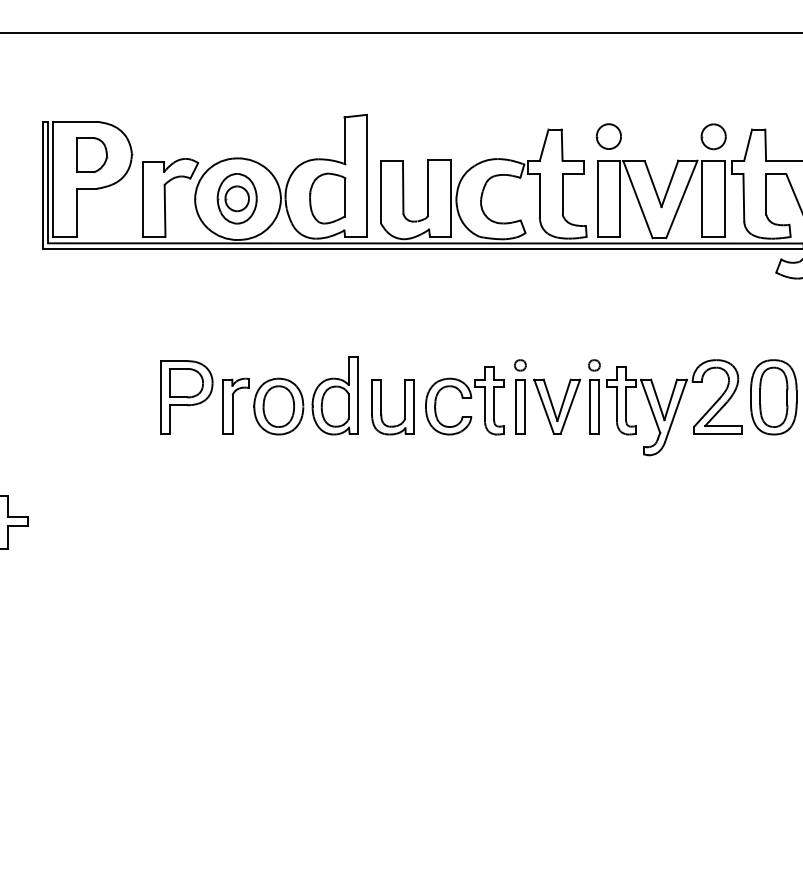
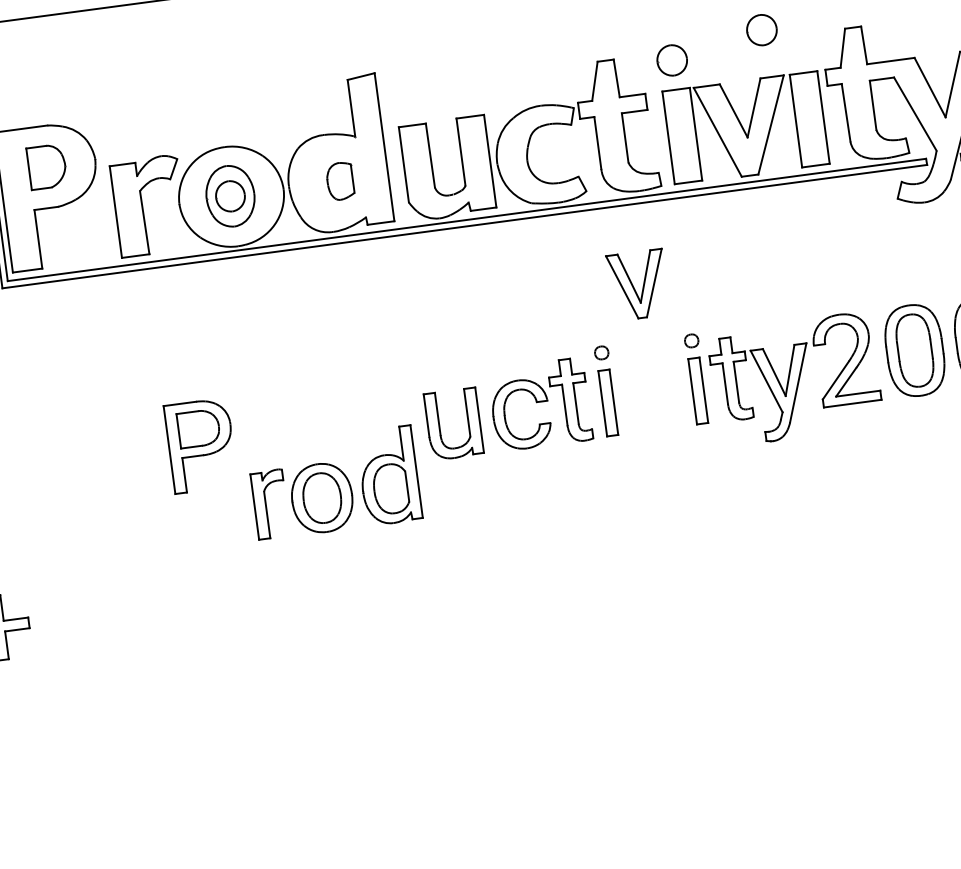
part: (713, 136) -> (761, 29), moved
part: (327, 198) -> (340, 181), size x0.6
part: (290, 395) -> (334, 482), moved
part: (557, 406) -> (638, 285), moved

